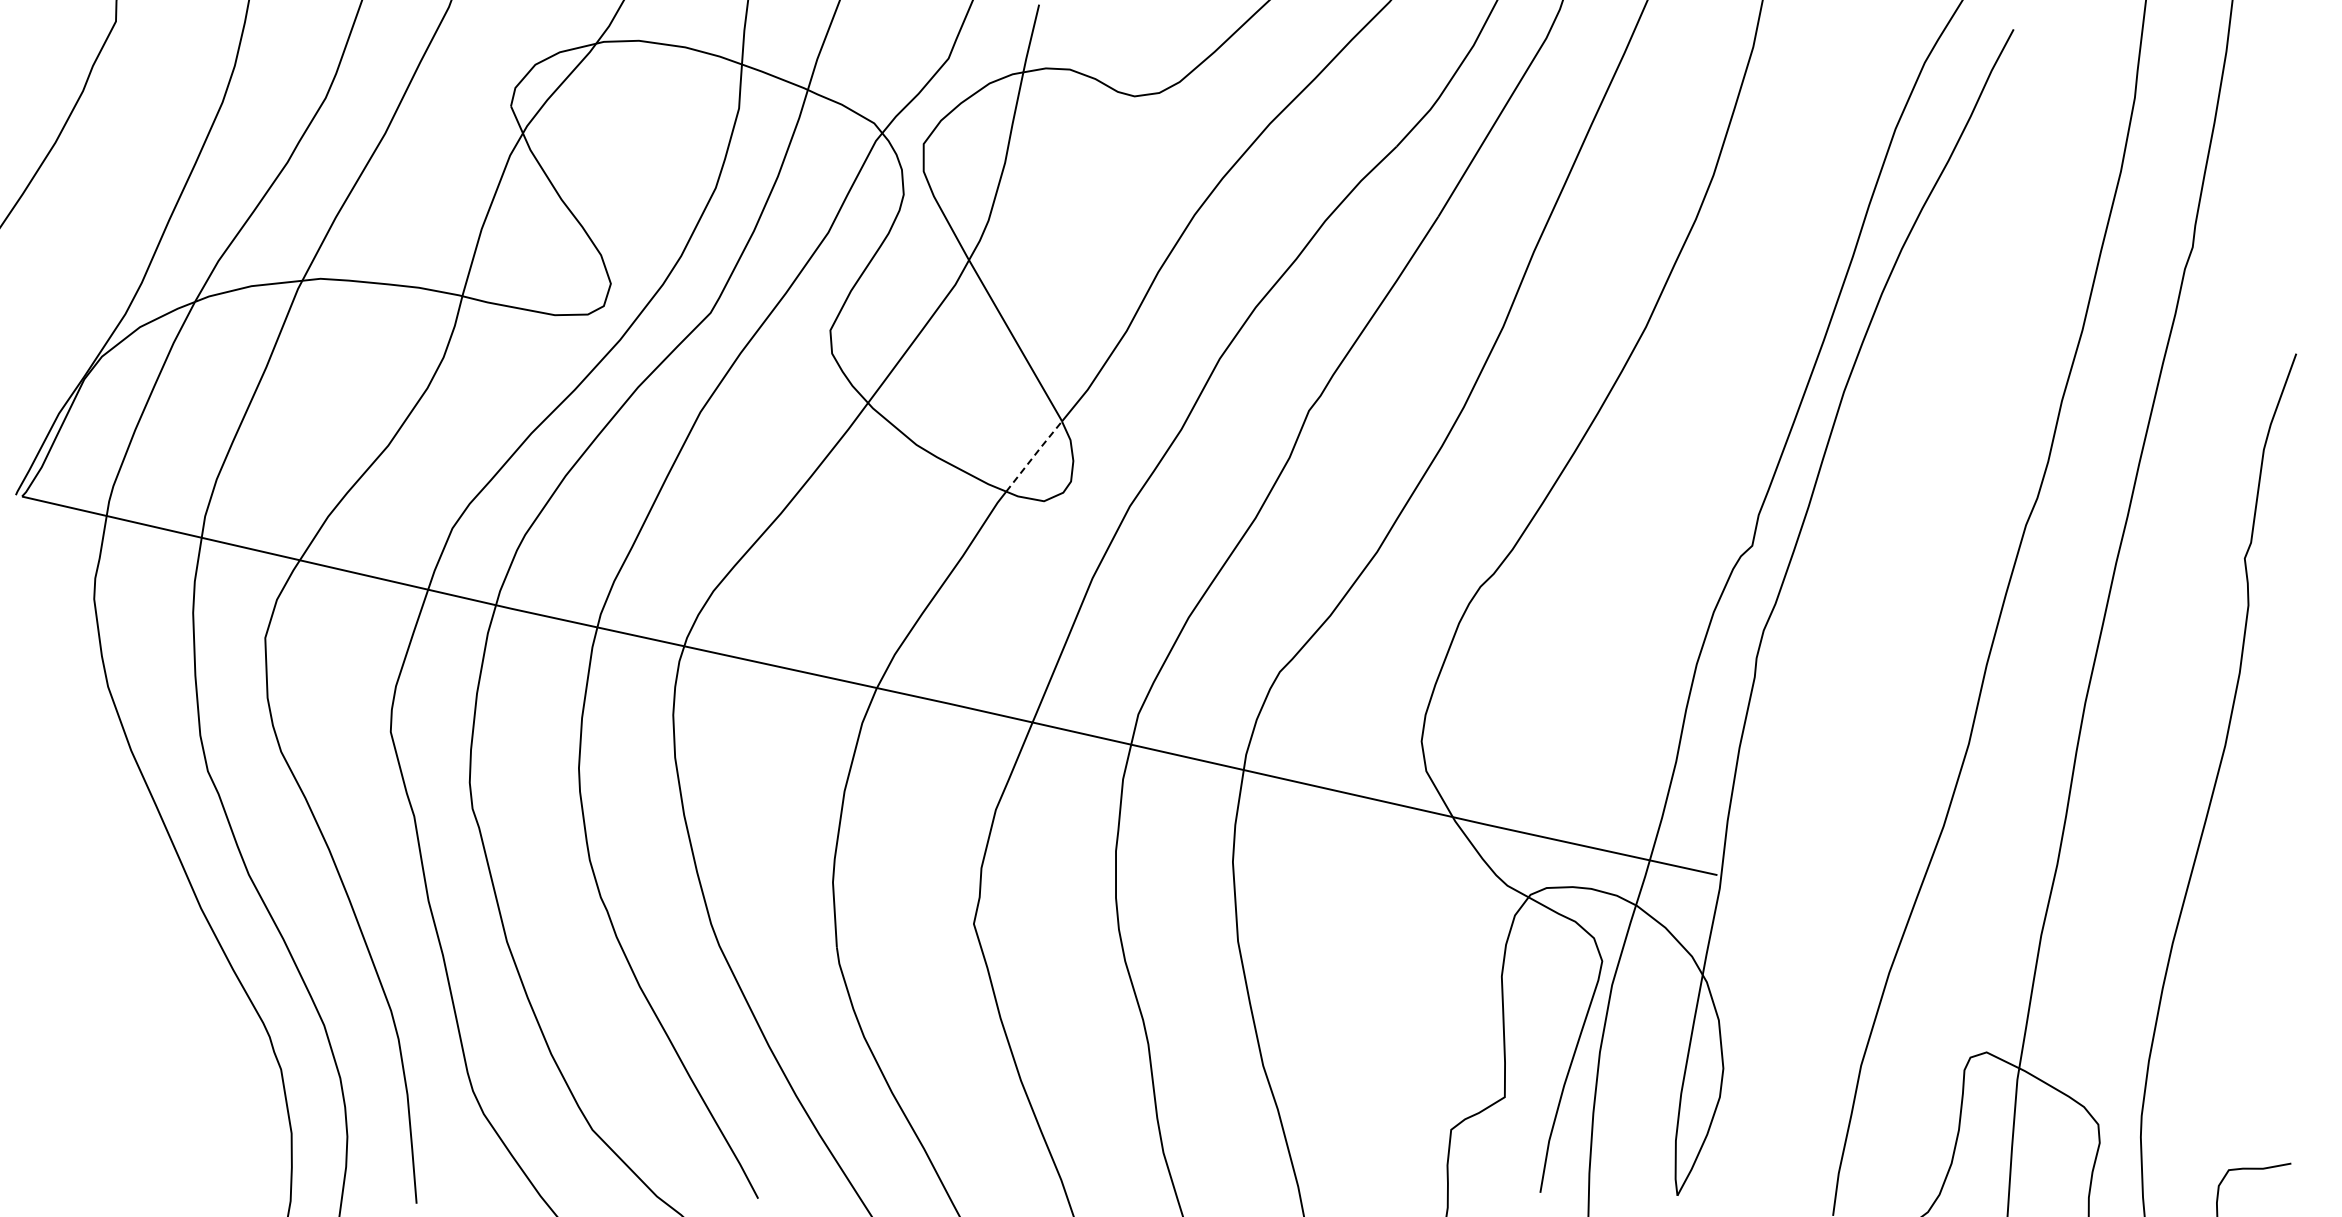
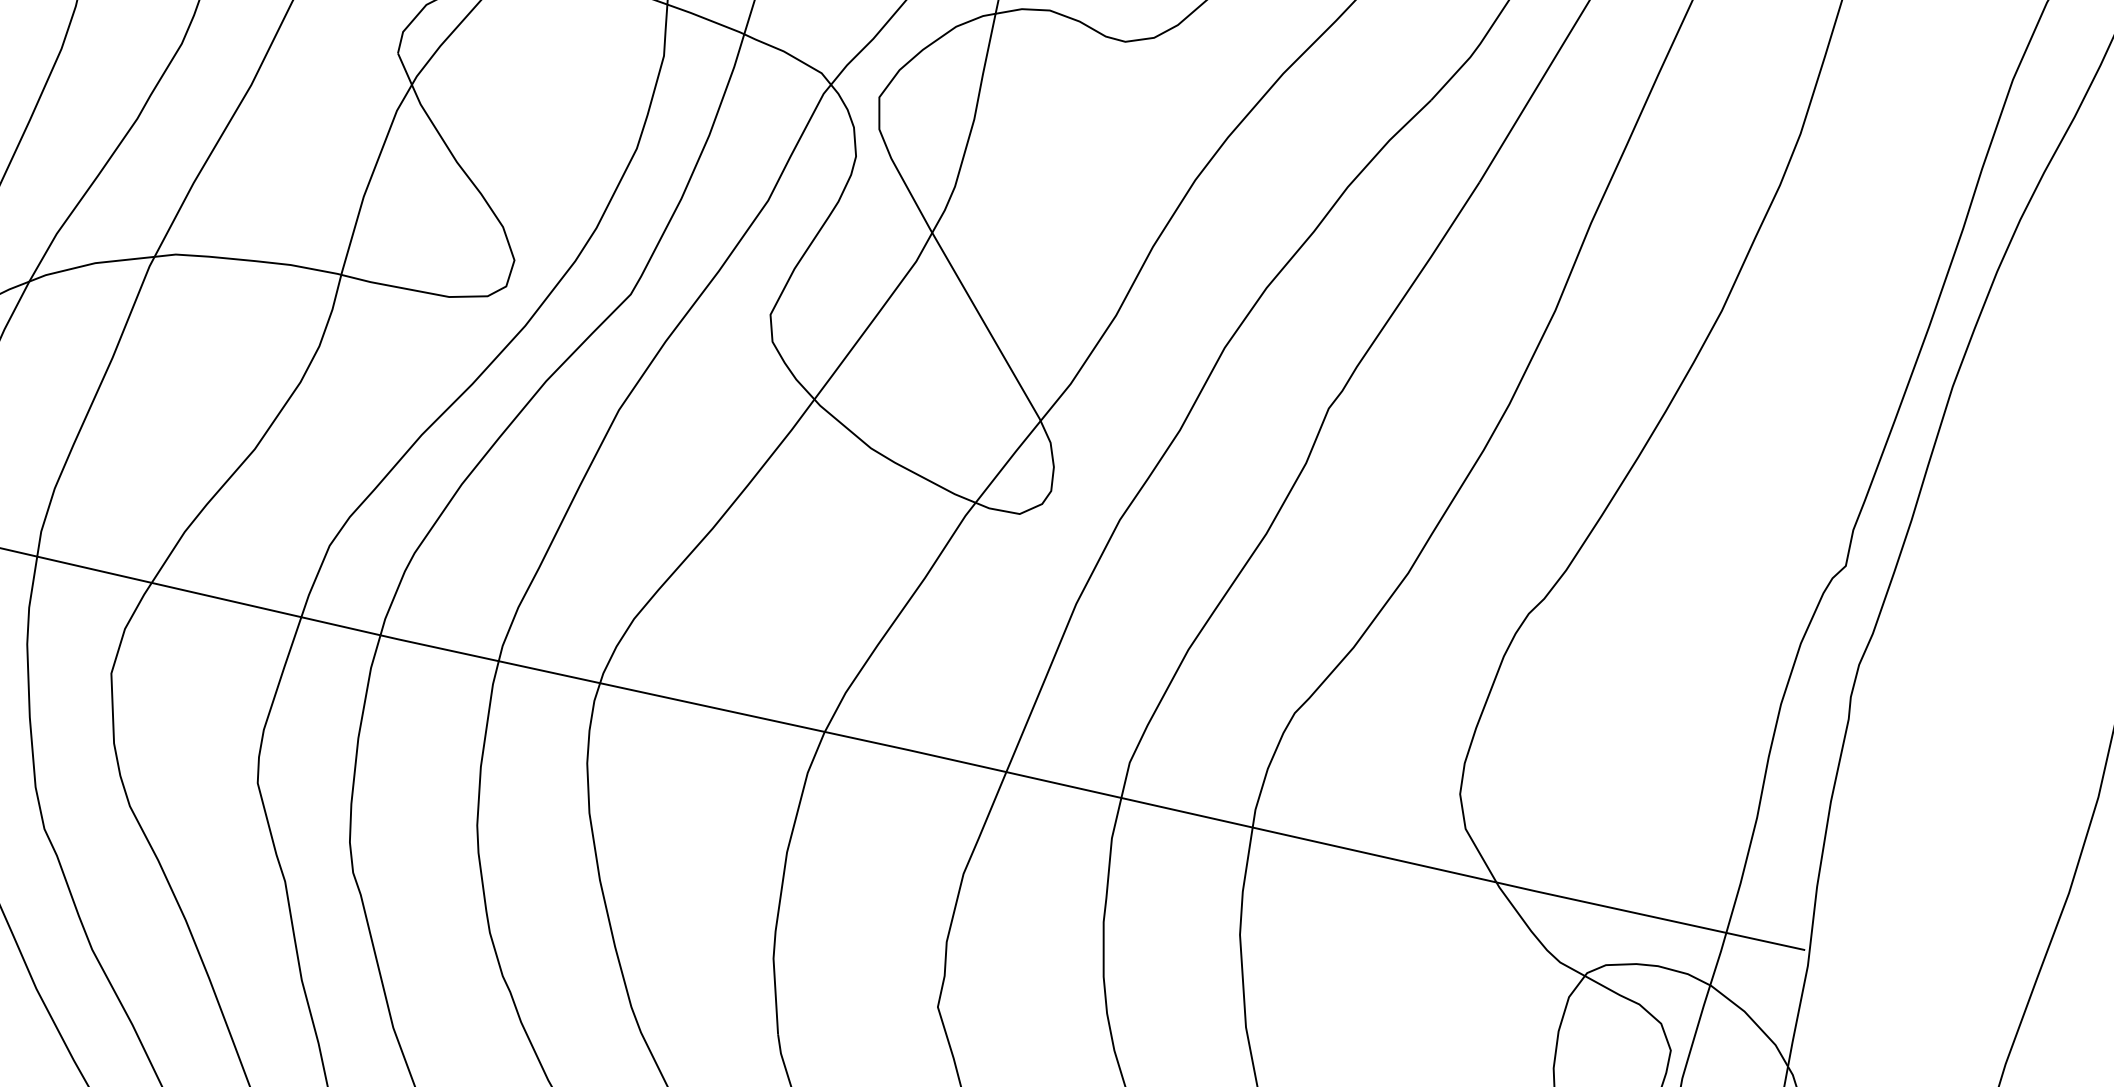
line: (1034, 455) -> (1008, 460), dashed -> solid

